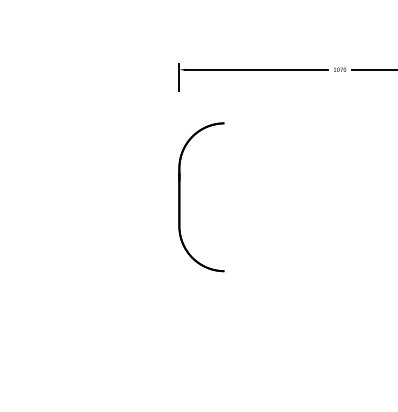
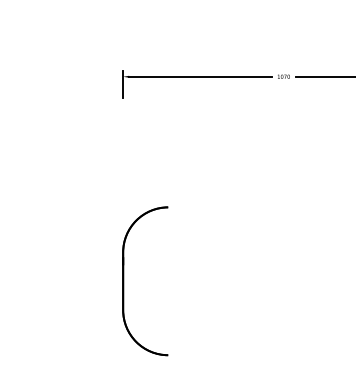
part: (180, 197) -> (124, 281), moved

